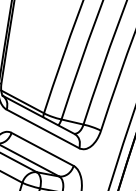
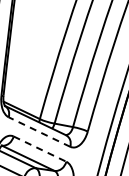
line: (42, 128) -> (39, 131), solid -> dashed
line: (43, 149) -> (40, 149), solid -> dashed

